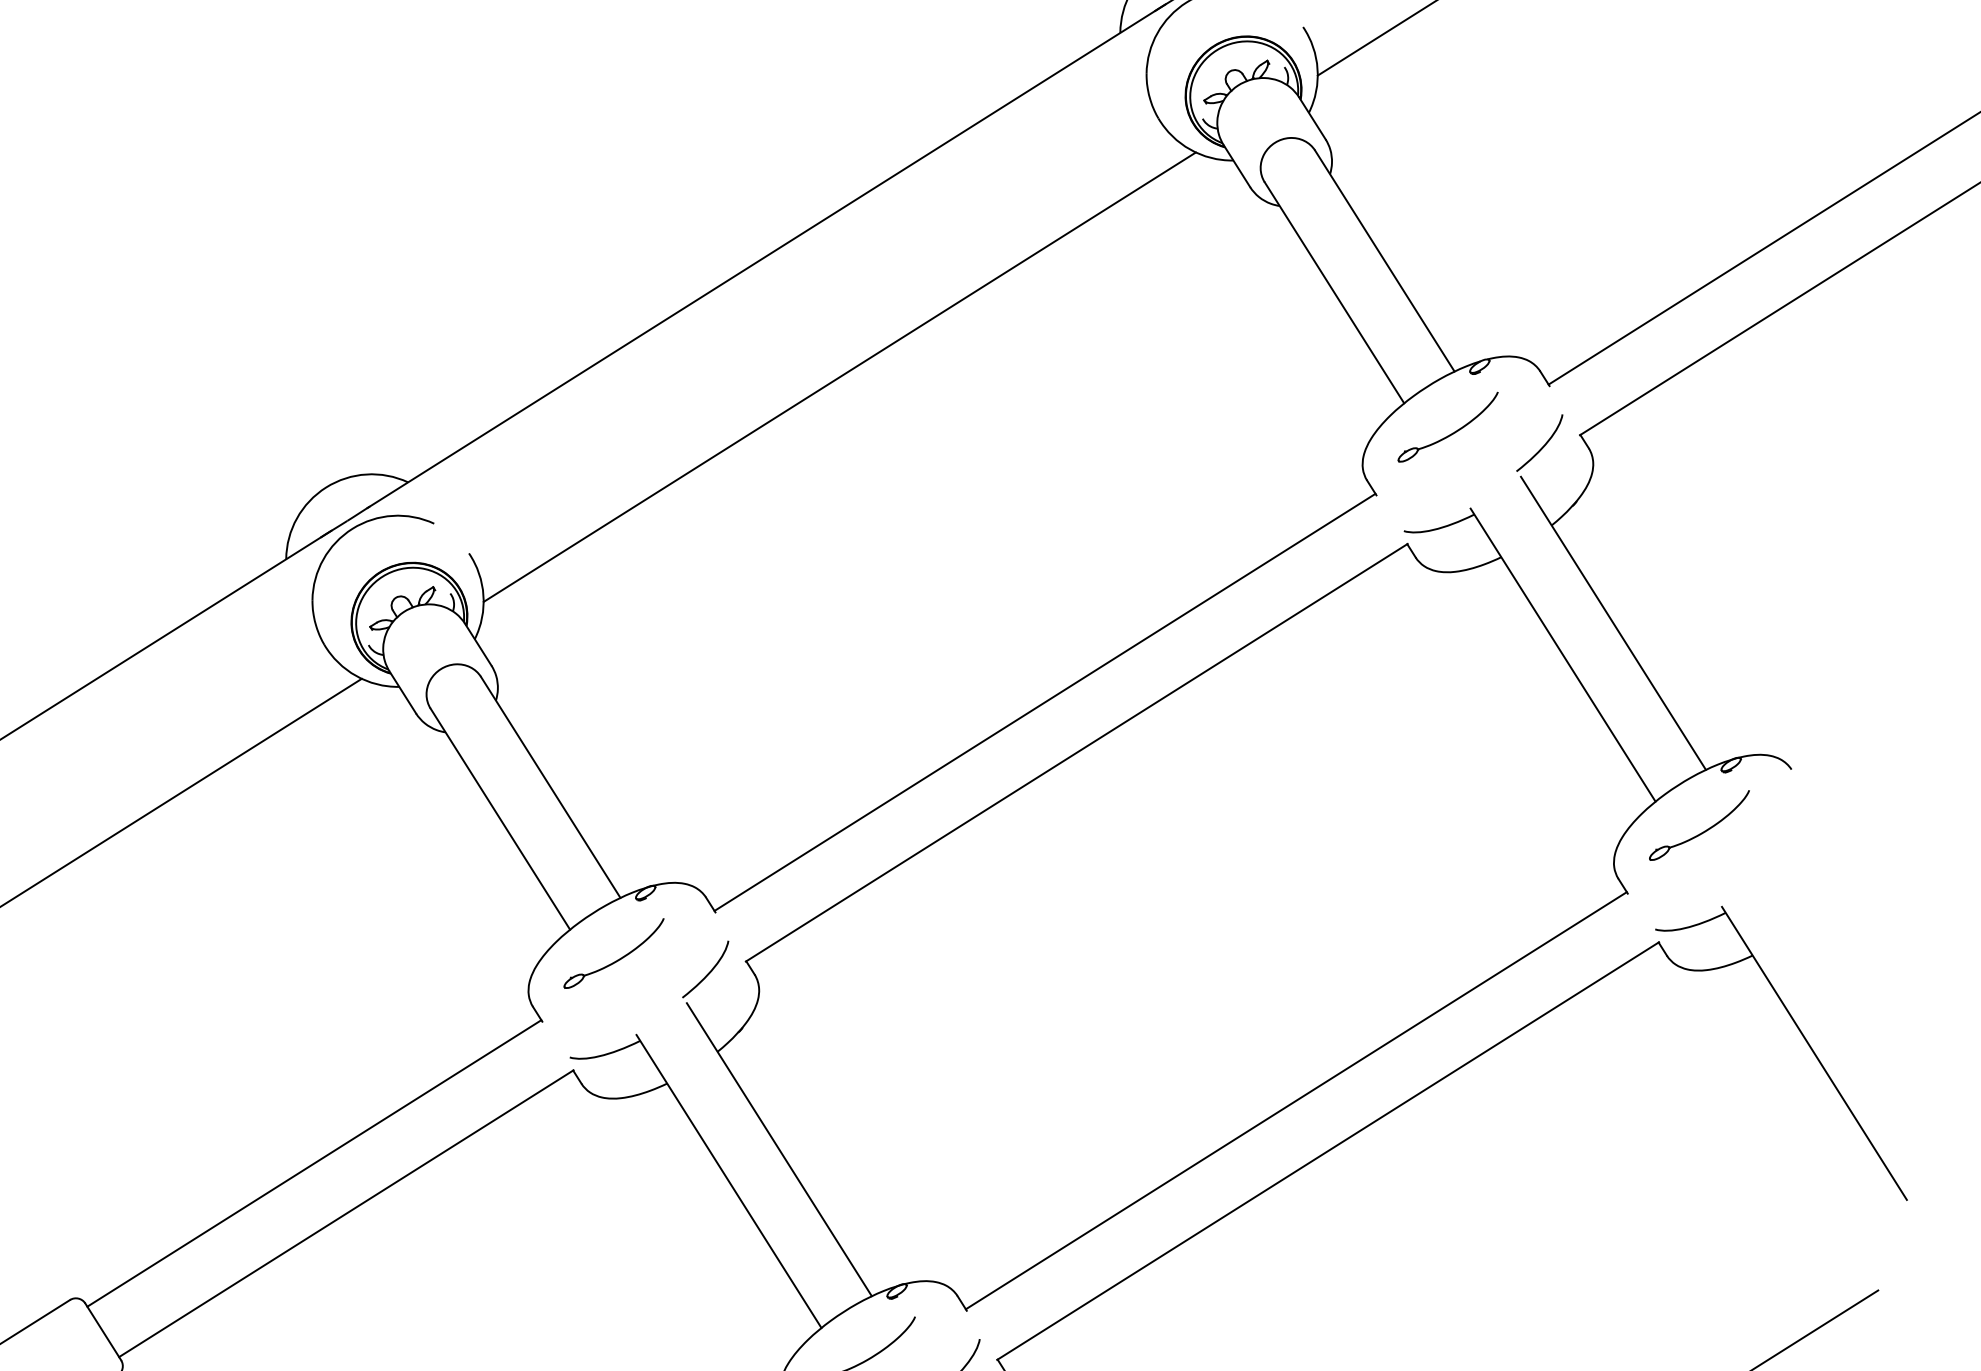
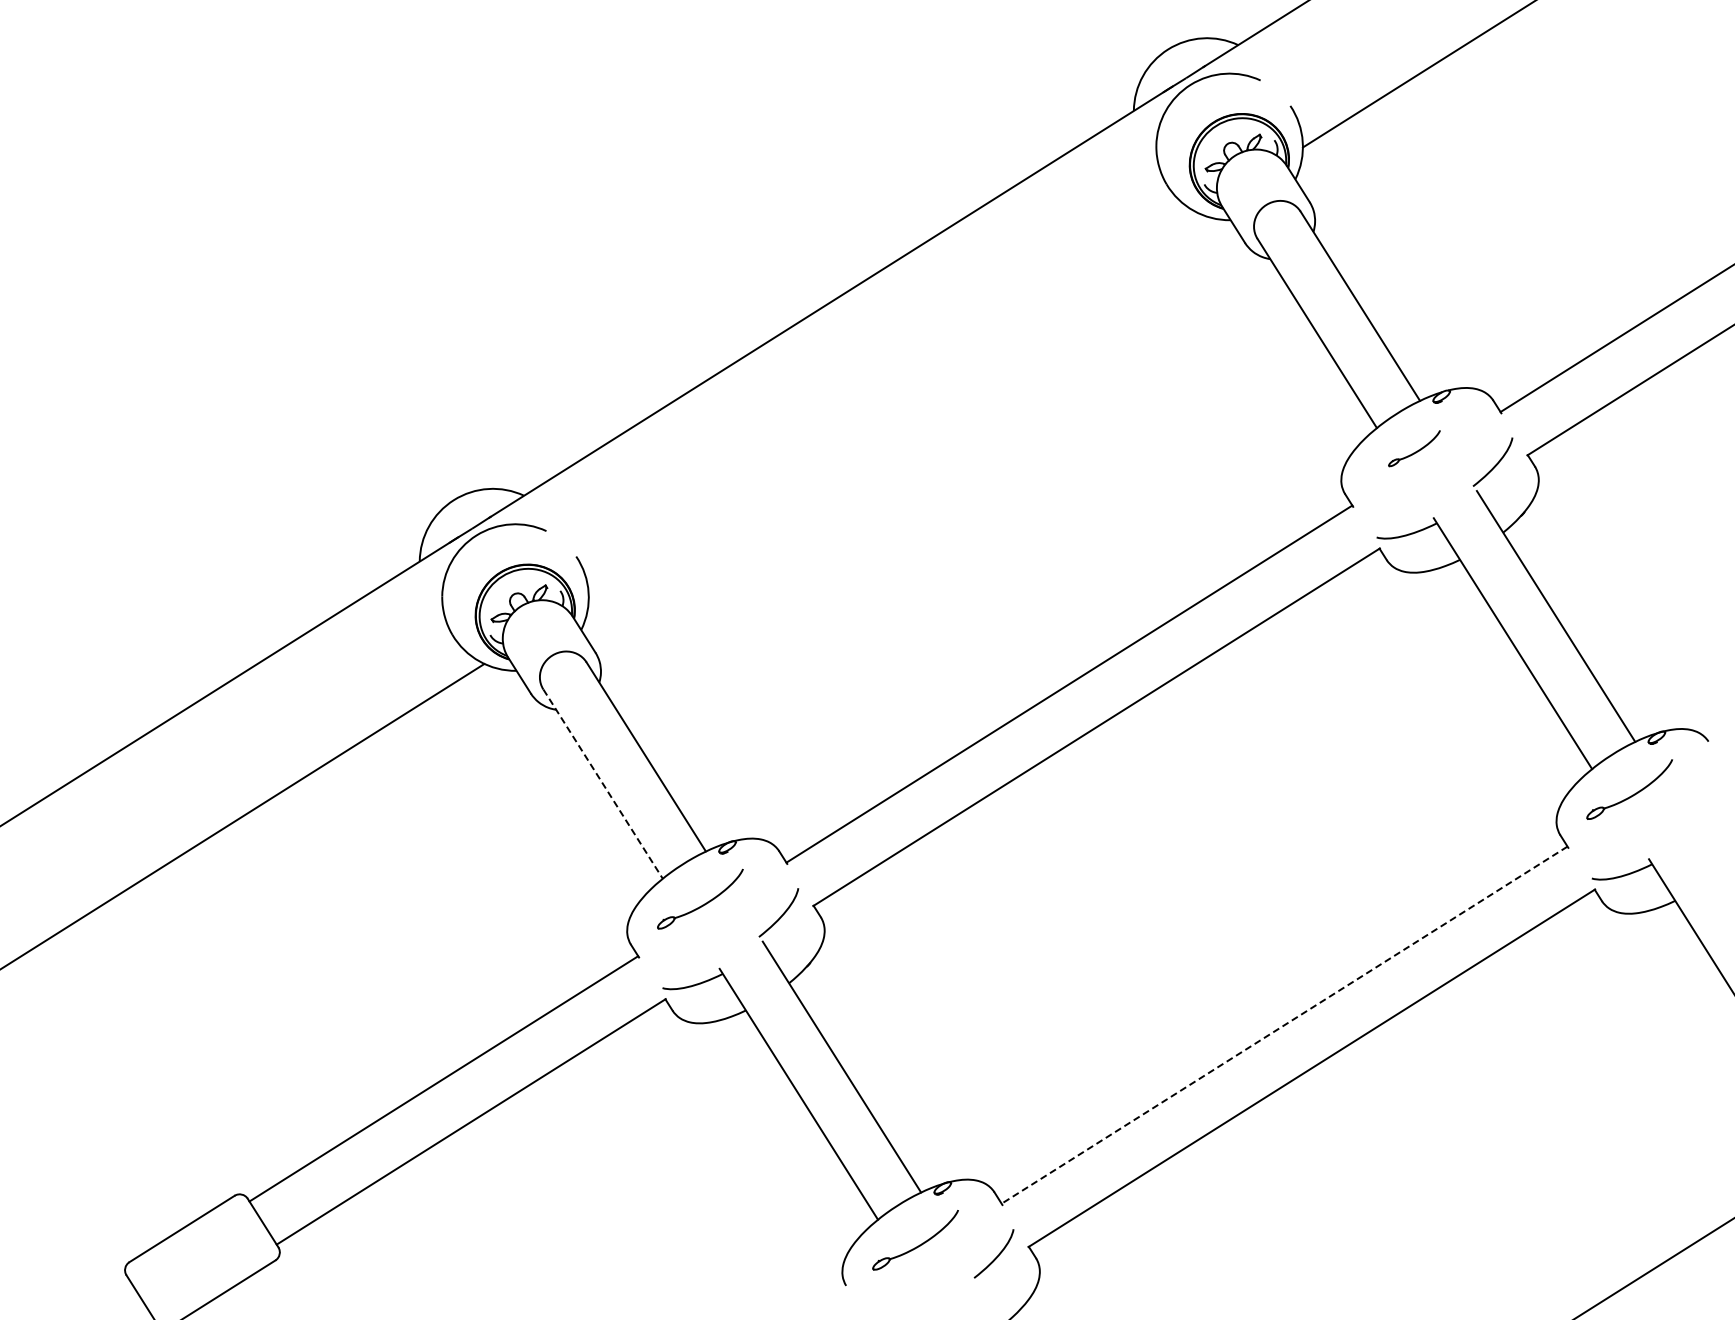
line: (839, 376) -> (893, 405), removed
part: (1448, 427) -> (1414, 448), size x0.6
line: (500, 819) -> (603, 784), solid -> dashed
line: (1296, 1101) -> (1284, 1025), solid -> dashed

